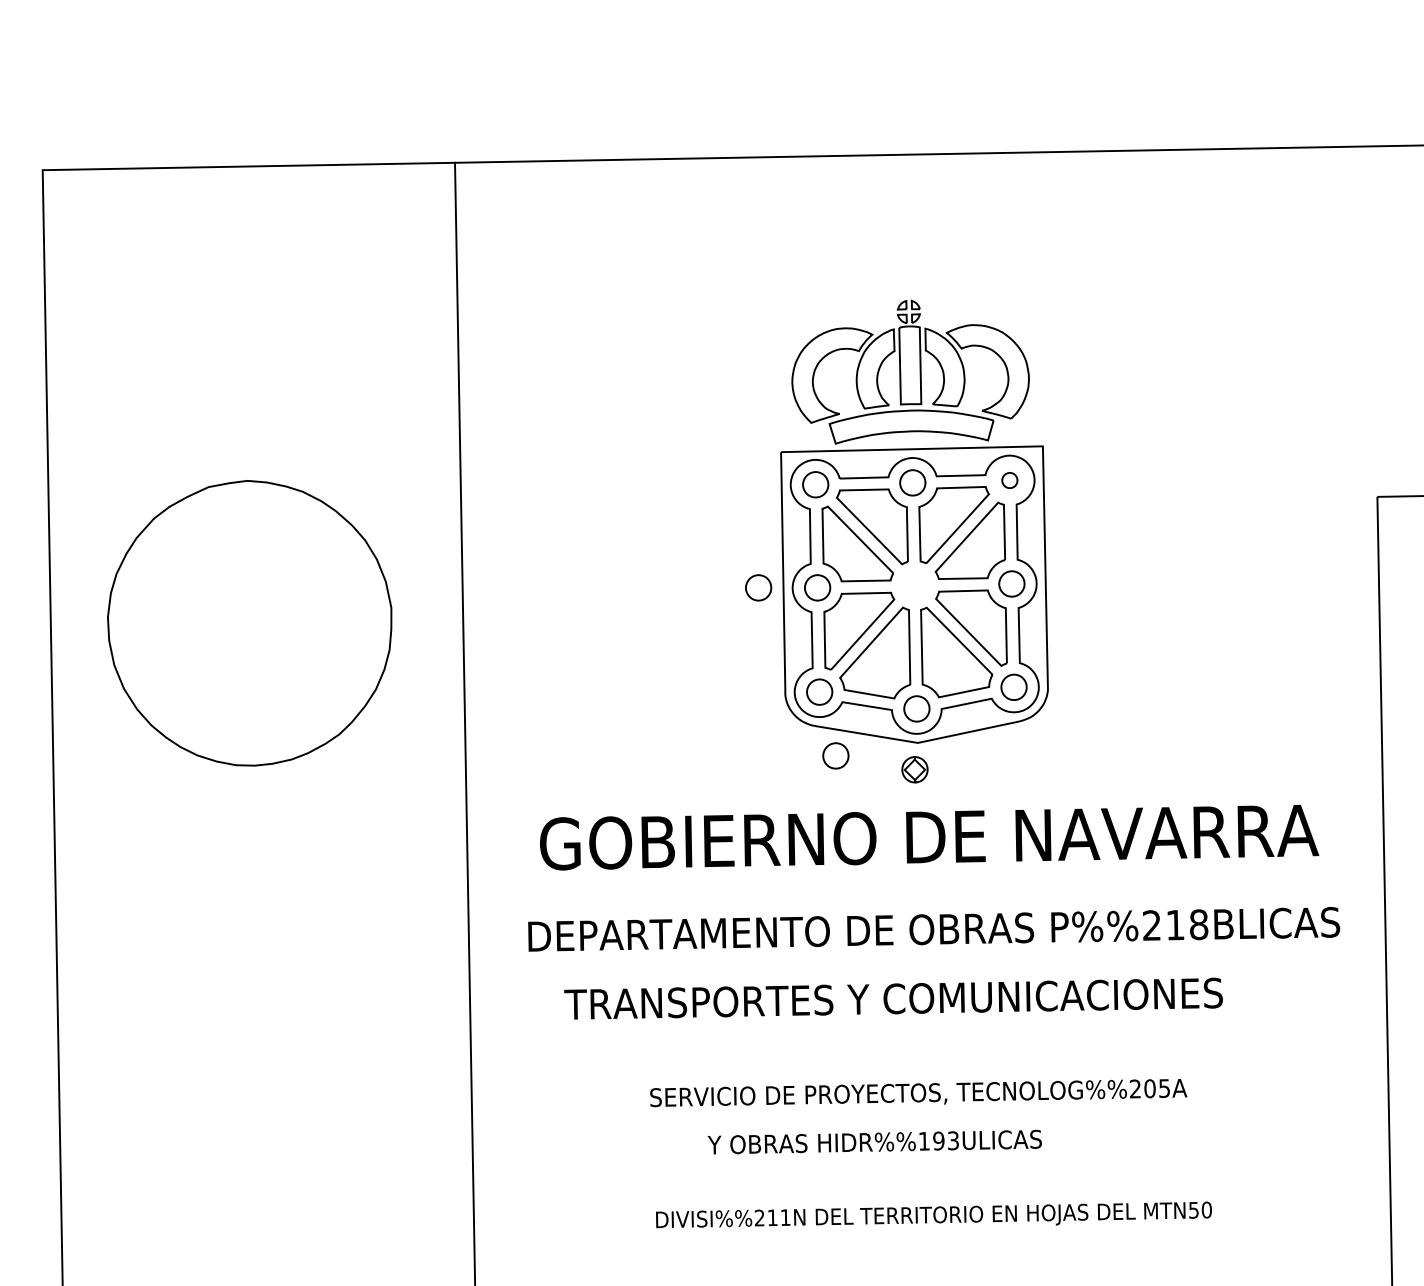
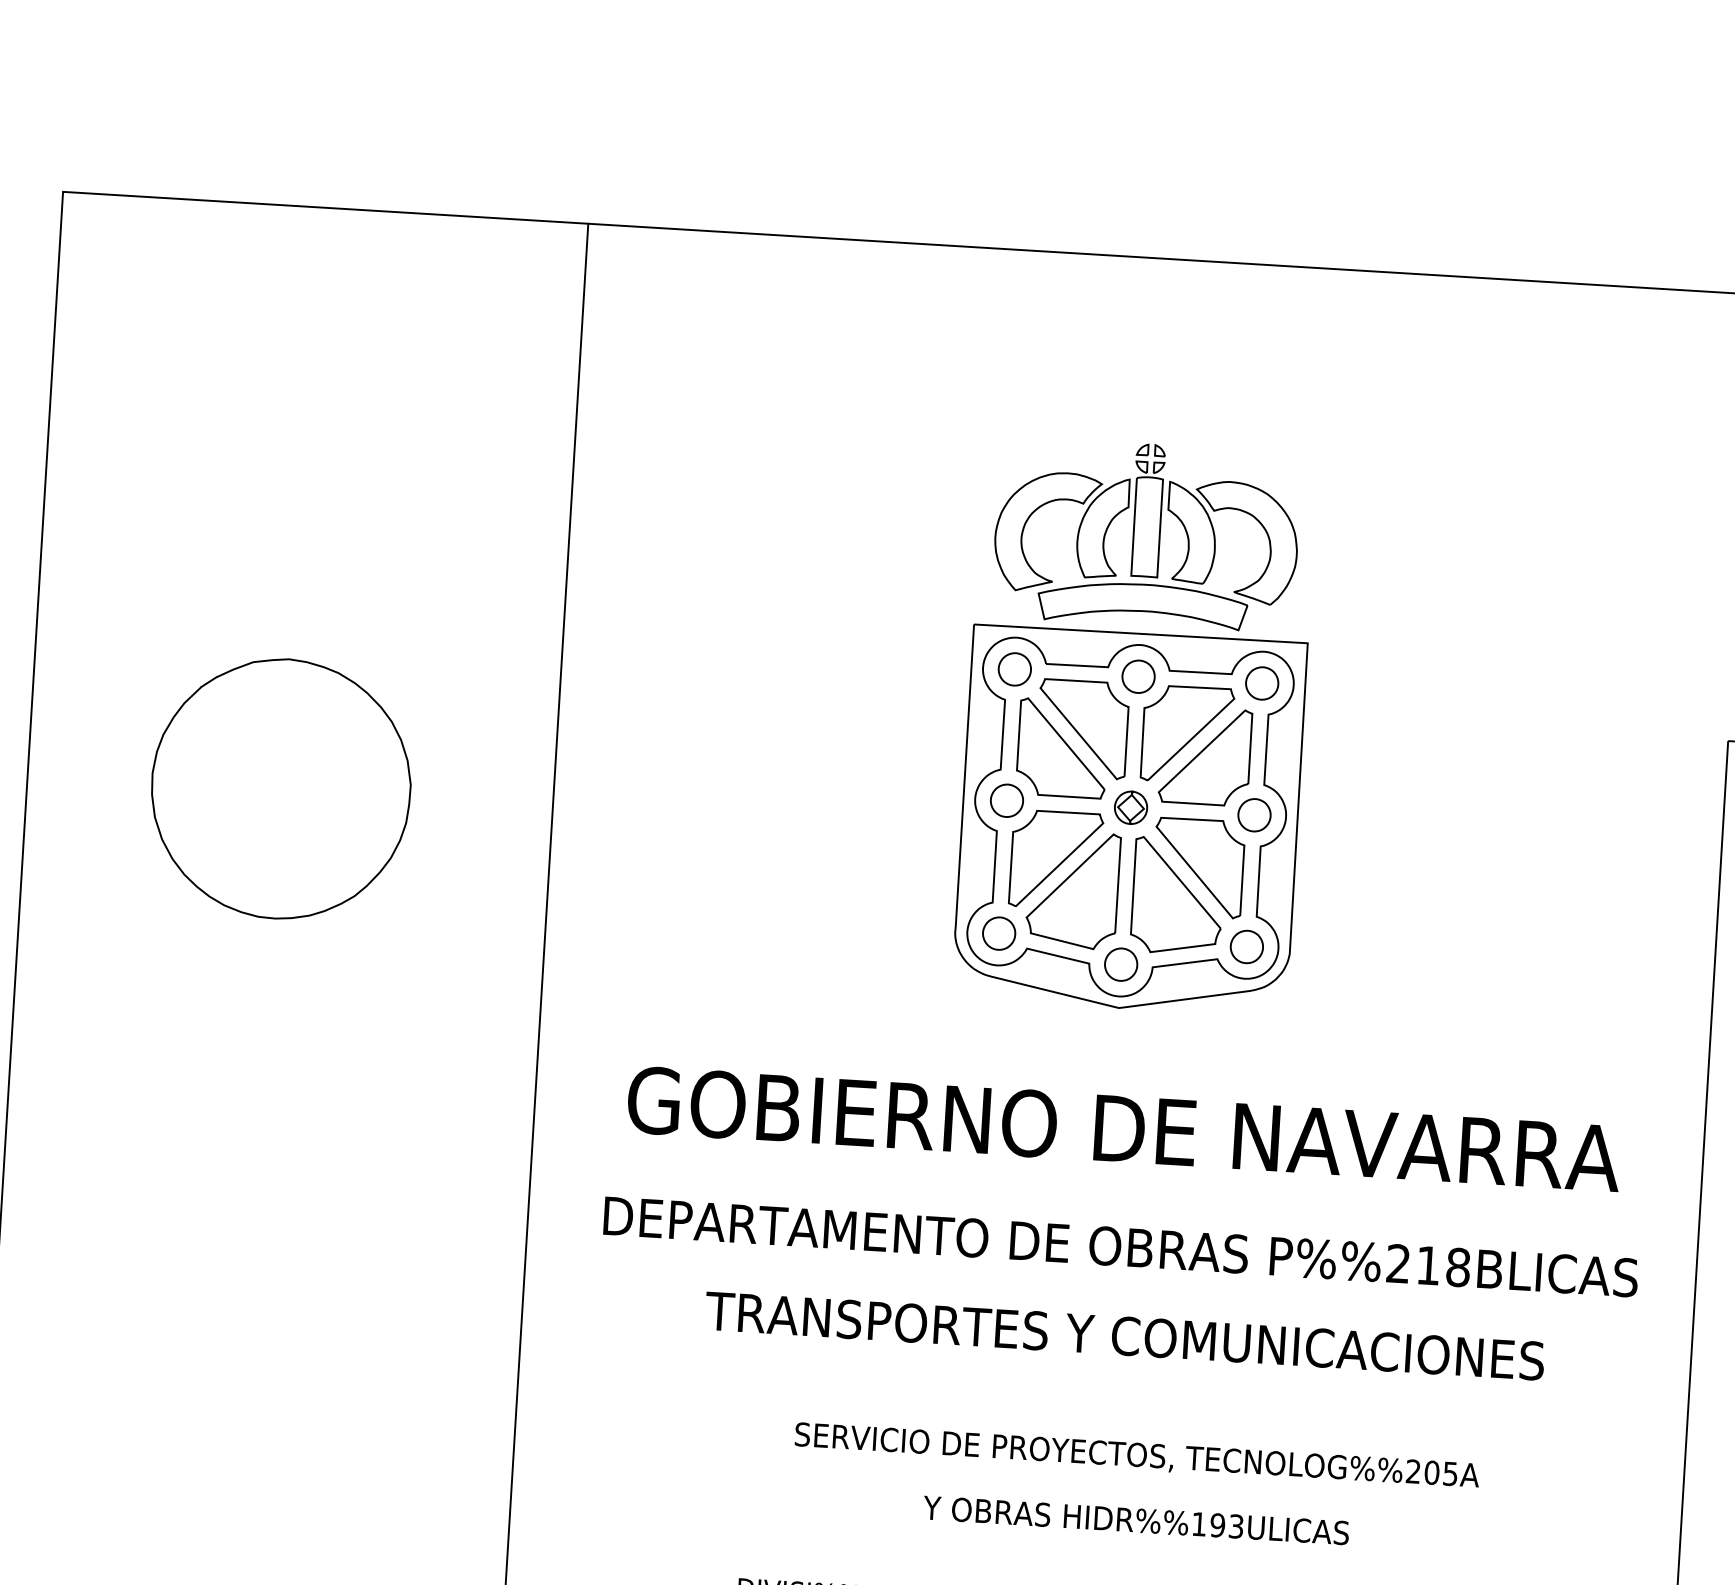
part: (1009, 480) -> (1261, 683), size x1.67
part: (758, 587) -> (931, 794), removed
part: (249, 622) -> (280, 787), size x0.71
part: (835, 755) -> (1012, 1015), removed
part: (914, 769) -> (1130, 807), moved
text: (893, 998) -> (1124, 1335), moved
text: (918, 1093) -> (1137, 1455), moved
text: (874, 1141) -> (1135, 1519), moved

